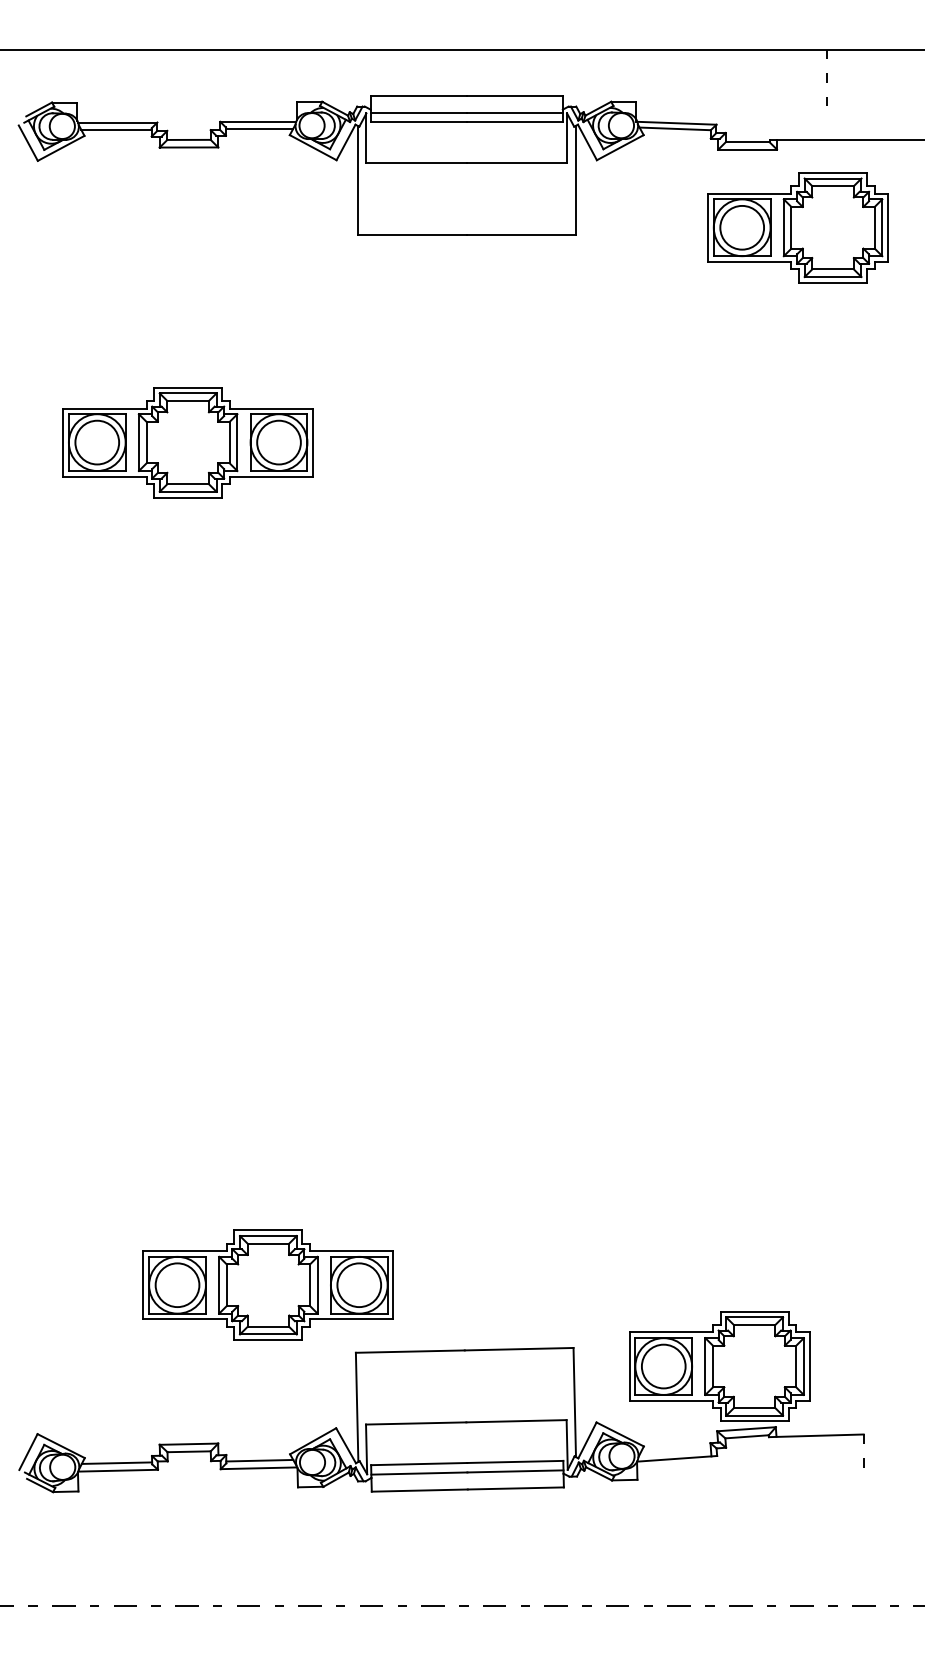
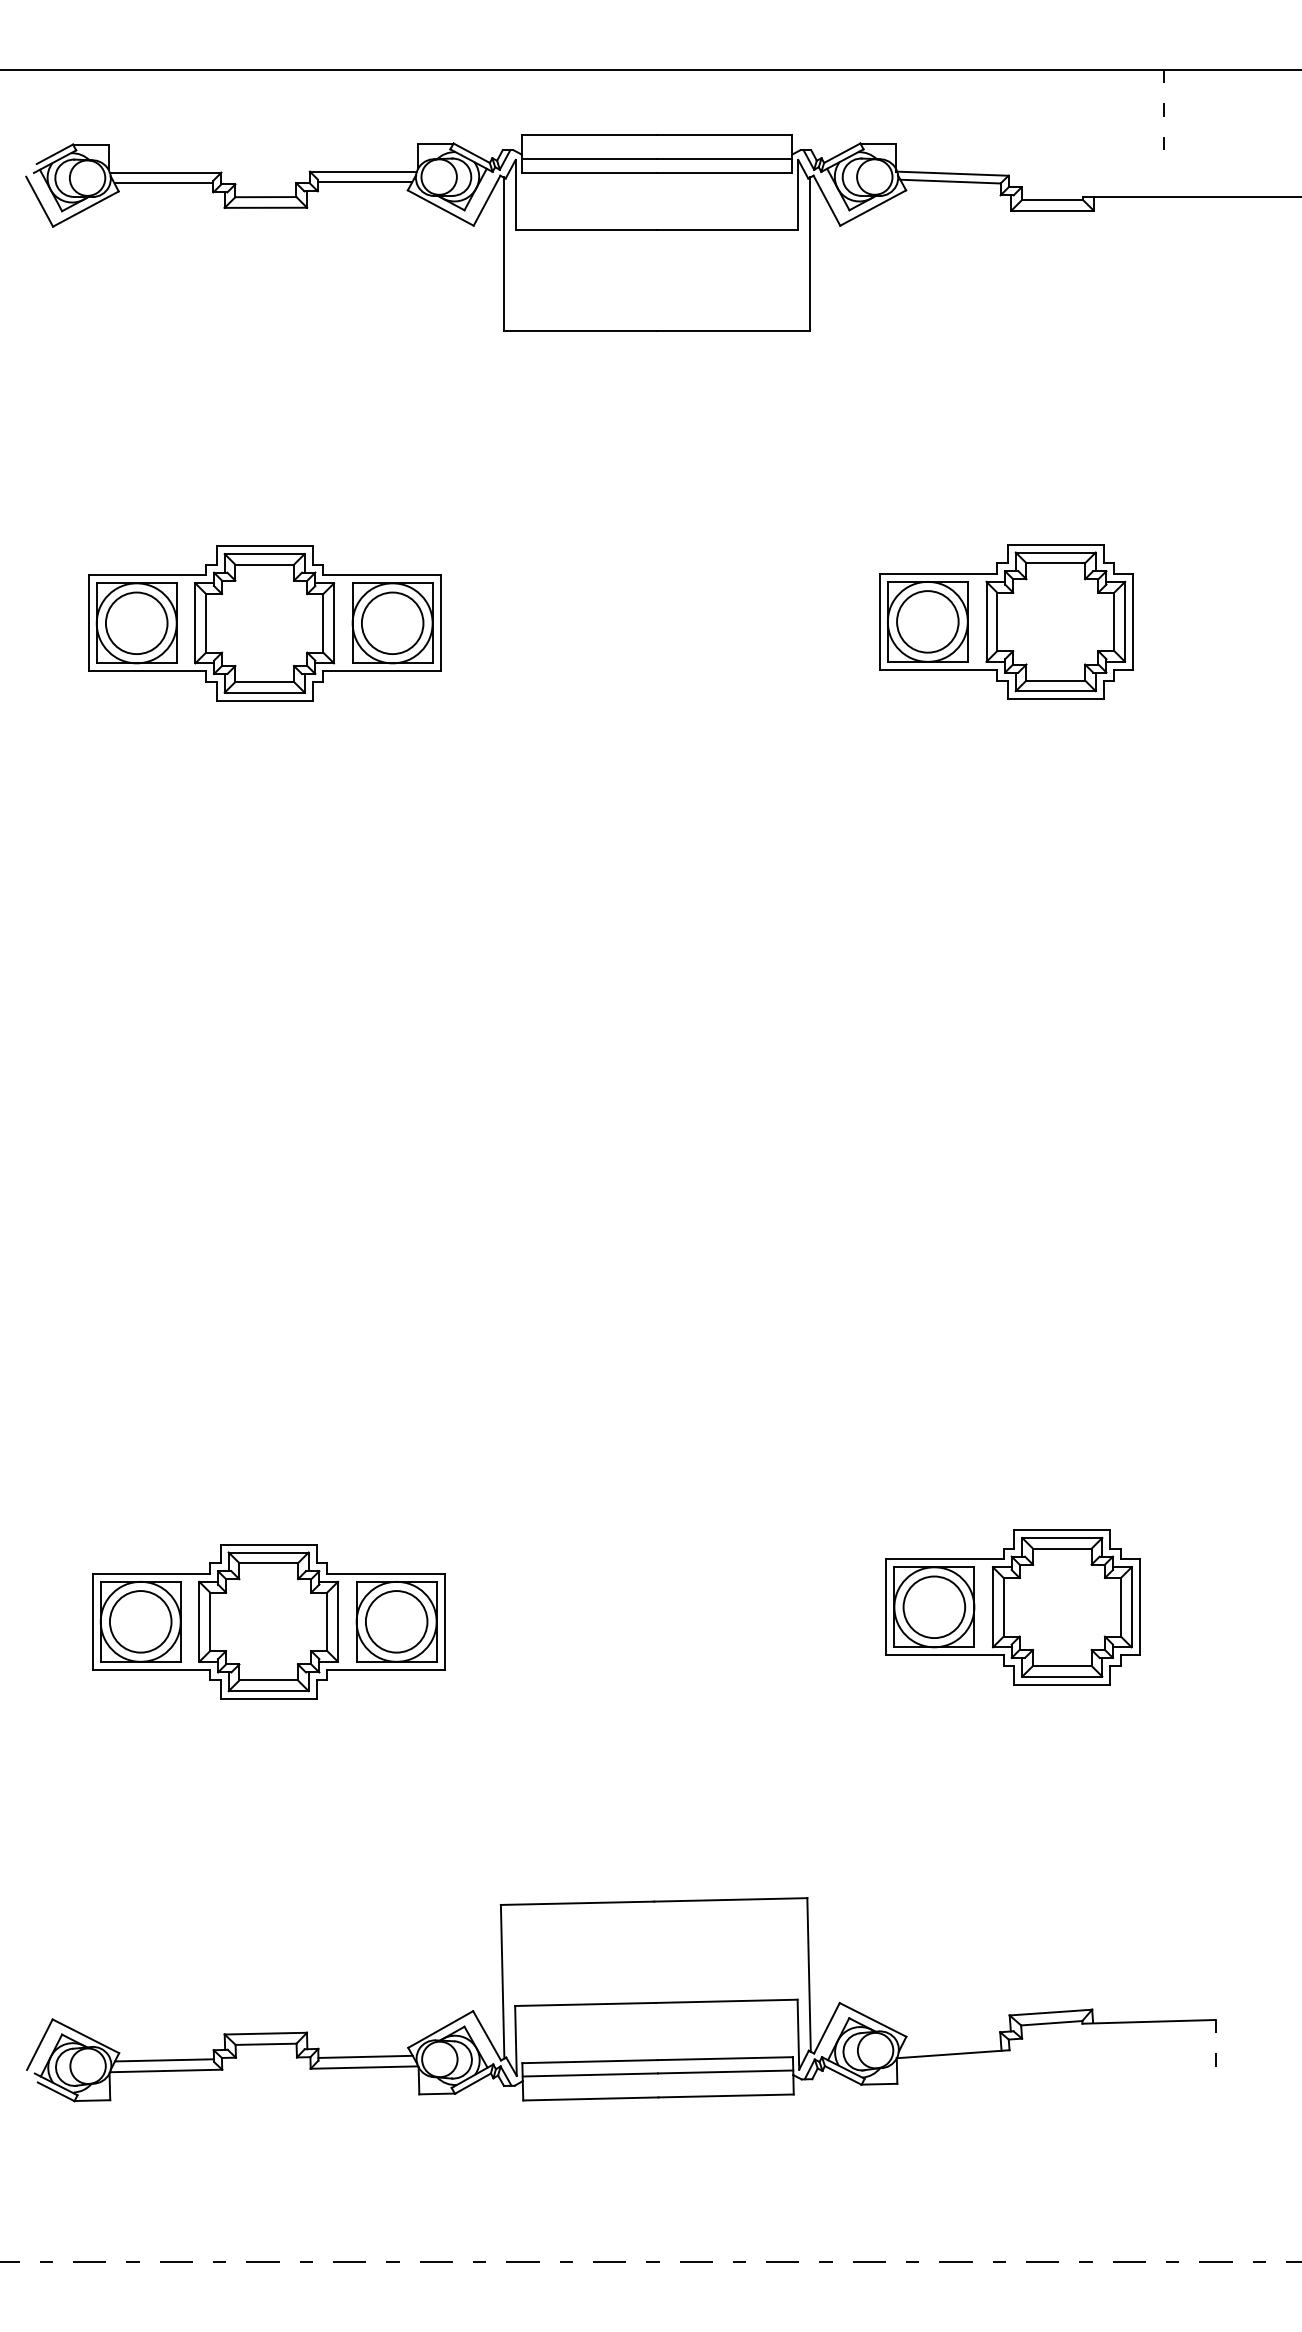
part: (798, 227) -> (1006, 621), moved
part: (268, 1285) -> (268, 1621), moved
part: (719, 1366) -> (1012, 1607), moved

